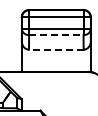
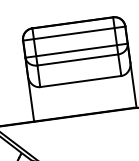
line: (56, 35) -> (78, 60), dashed -> solid
line: (55, 49) -> (79, 81), dashed -> solid

